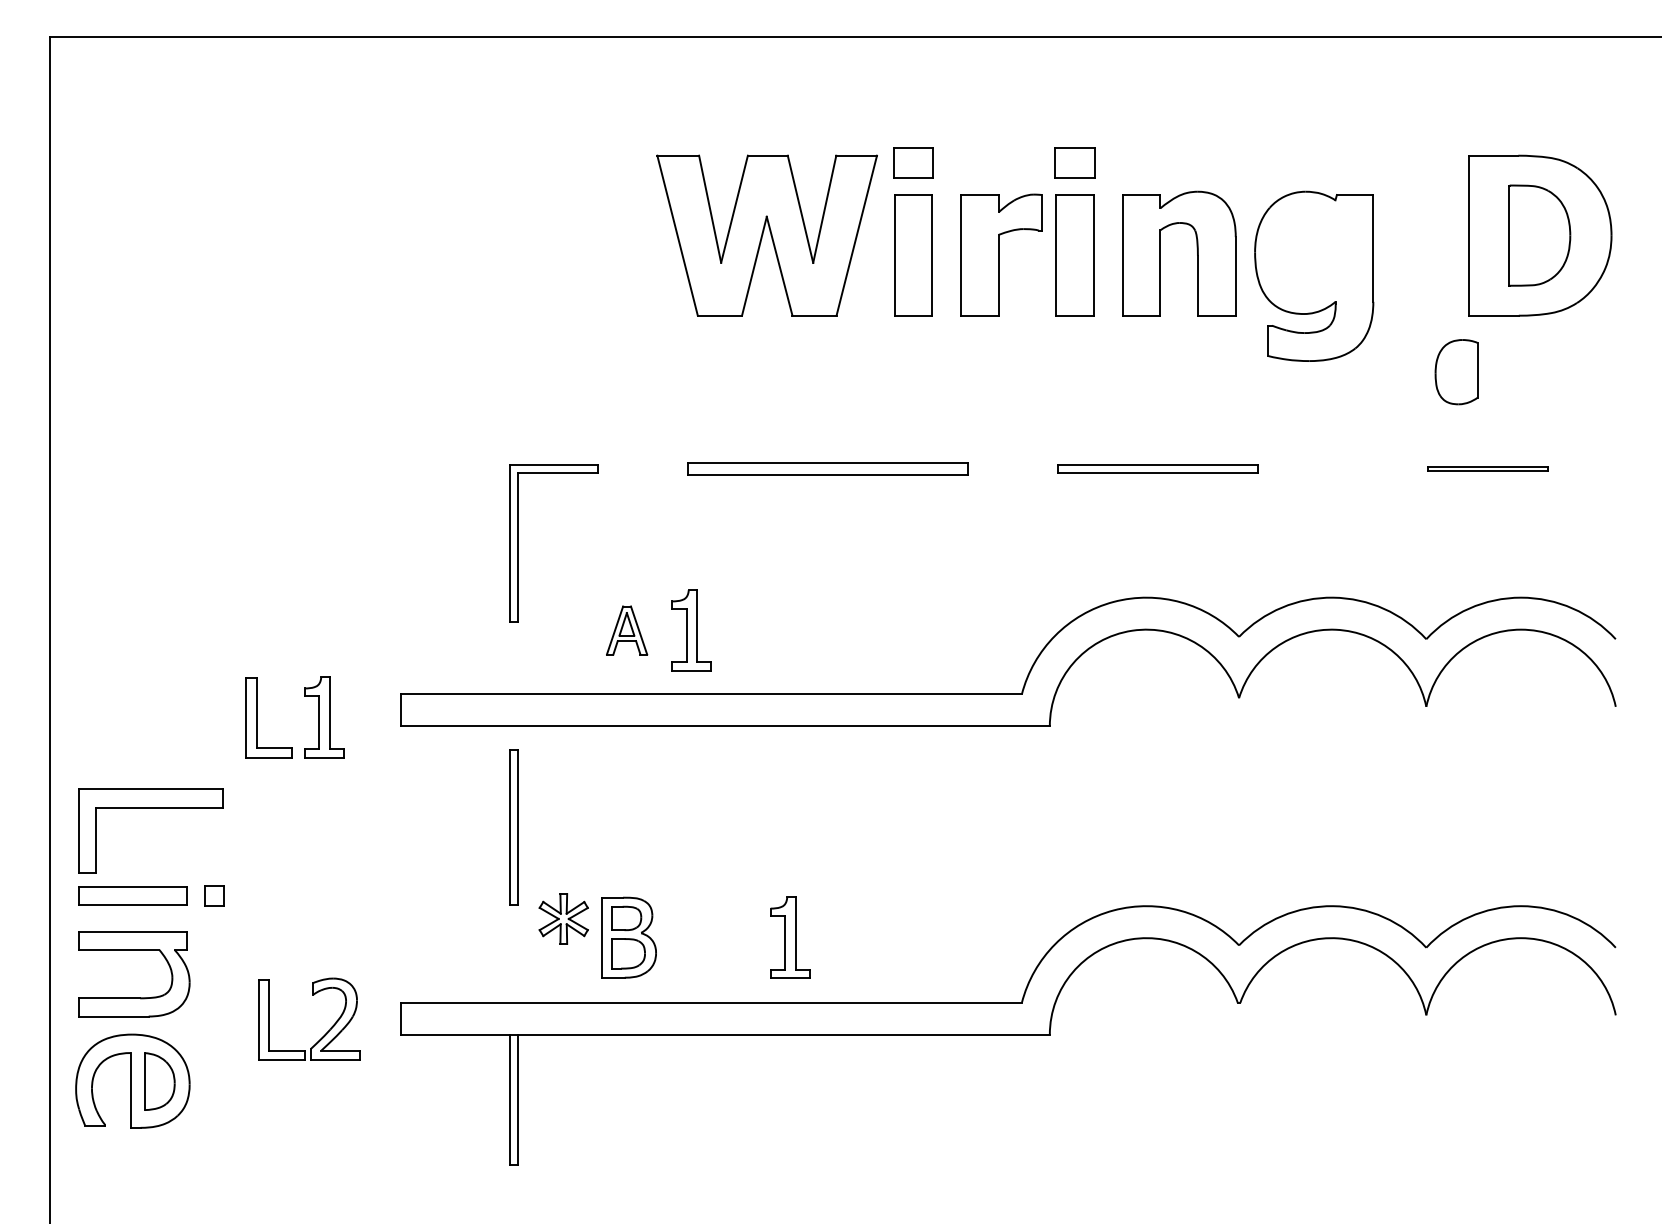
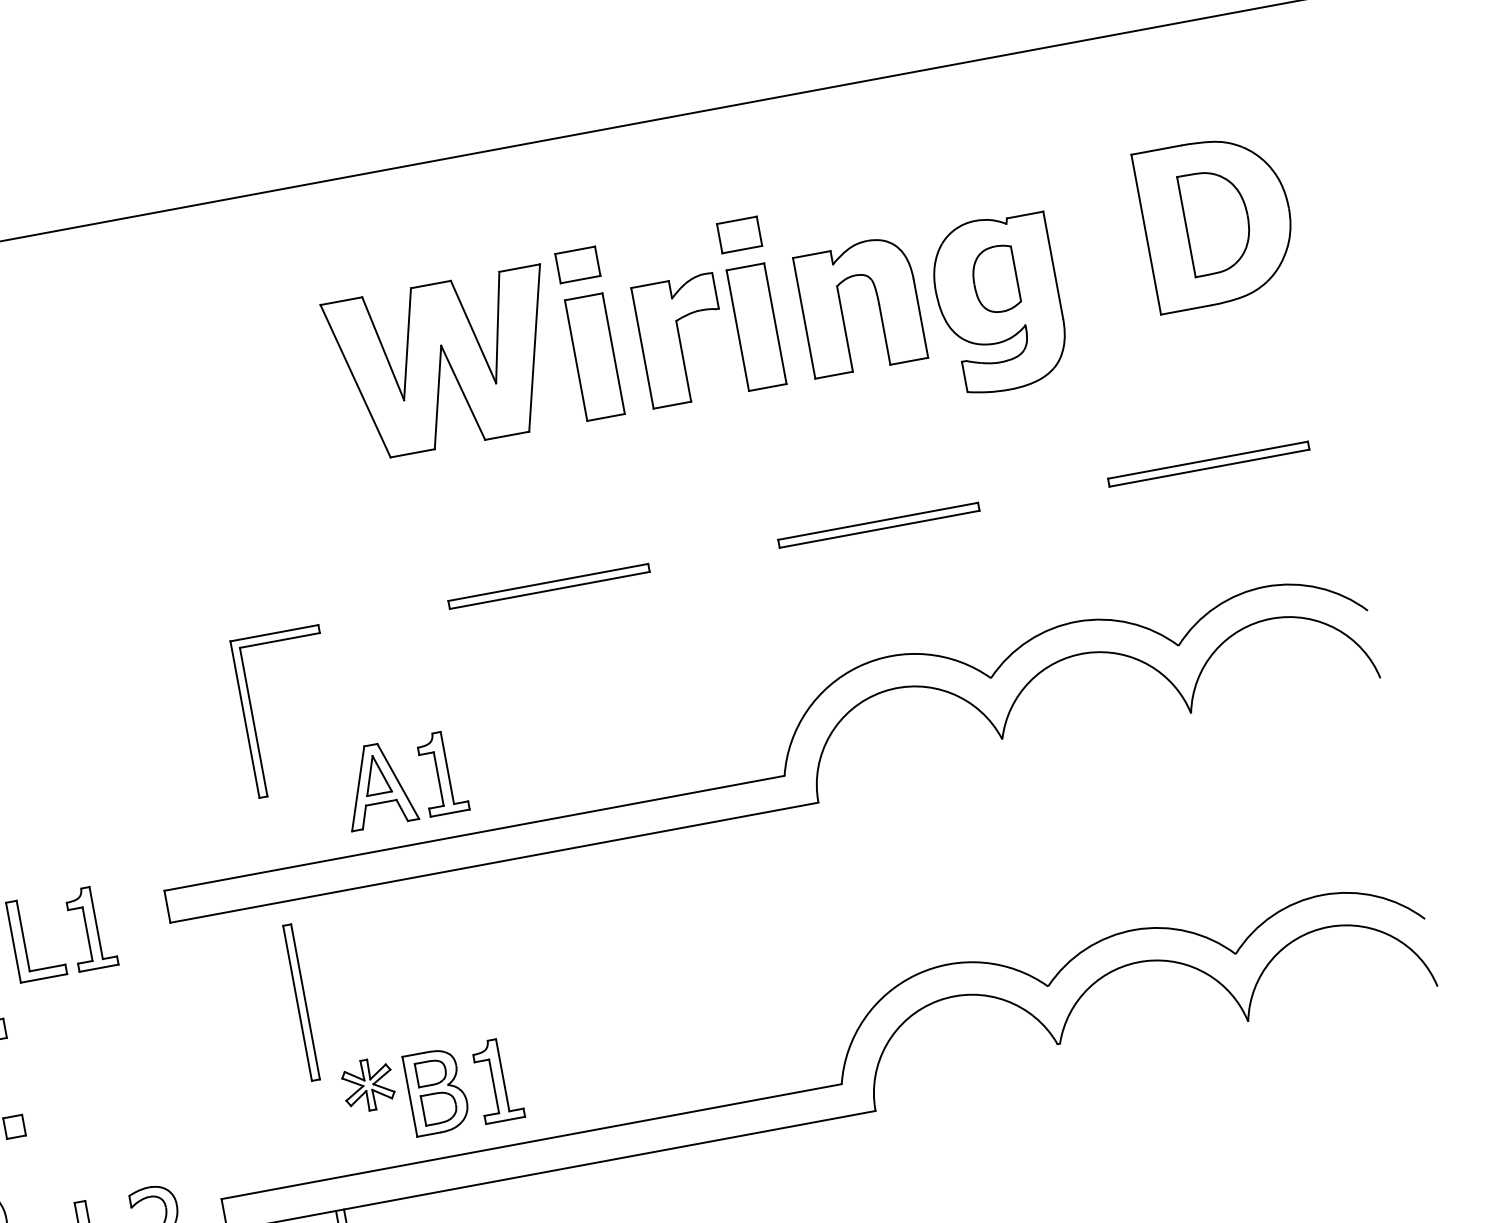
part: (1456, 372) -> (995, 280), moved
part: (827, 468) -> (548, 586), size x0.71
part: (1487, 468) -> (1208, 463), size x1.67
part: (626, 630) -> (377, 785), size x1.67
part: (790, 937) -> (498, 1080), moved

